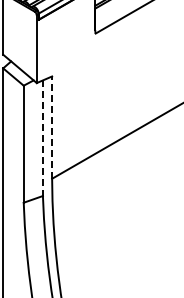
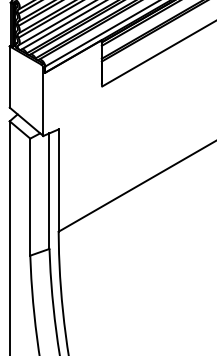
line: (51, 127) -> (58, 180), dashed -> solid
line: (42, 138) -> (49, 191), dashed -> solid

